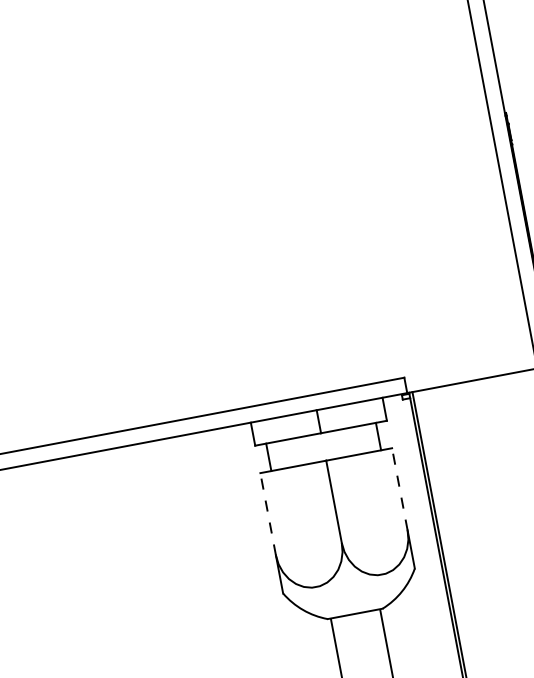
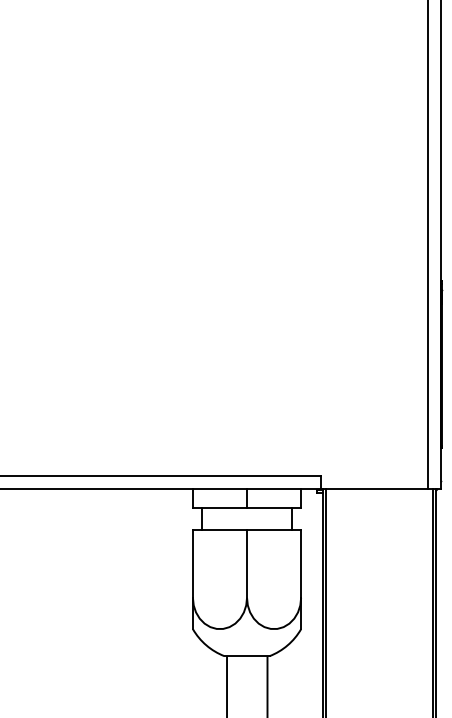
line: (400, 489) -> (301, 564), dashed -> solid
line: (267, 514) -> (192, 564), dashed -> solid

